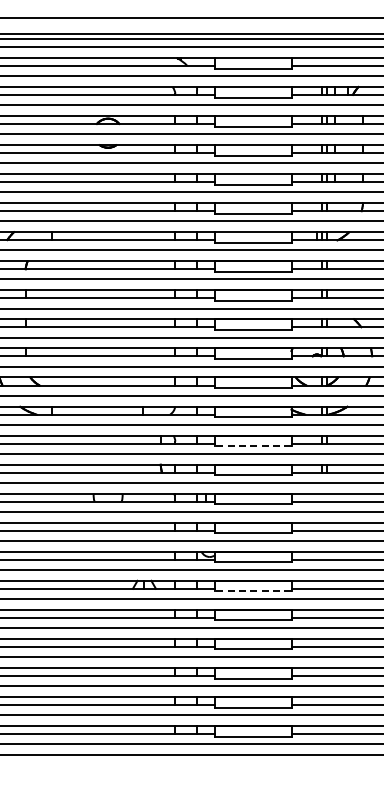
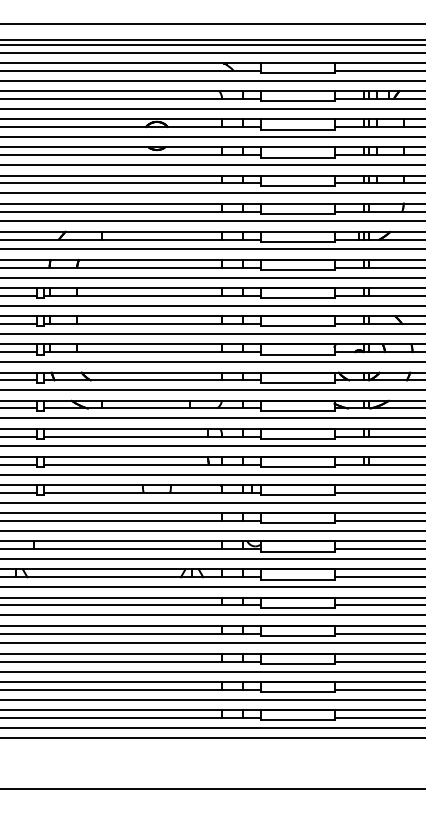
line: (253, 446) -> (297, 439), dashed -> solid
line: (253, 591) -> (297, 579), dashed -> solid

